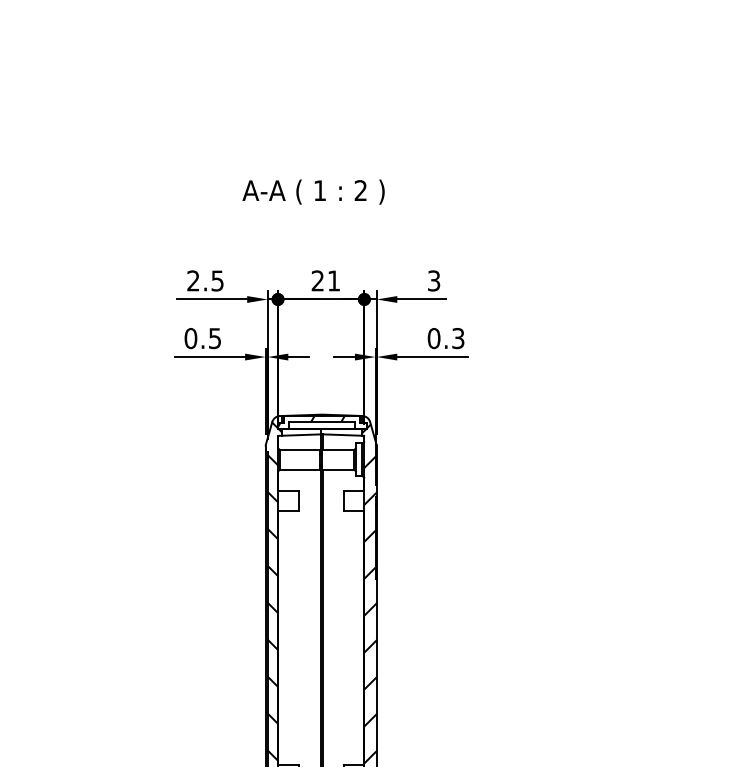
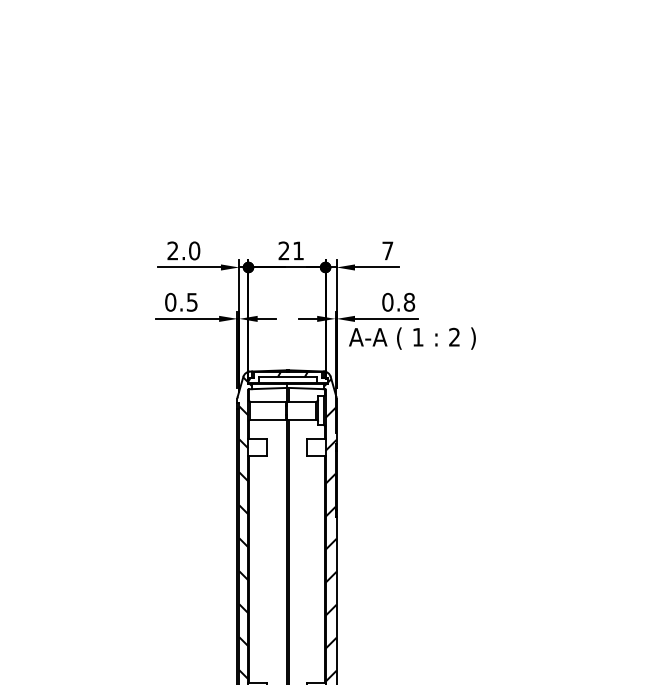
text: (313, 191) -> (412, 338), moved
text: (217, 280) -> (194, 250), 2.5 -> 2.0
text: (434, 280) -> (388, 250), 3 -> 7
text: (458, 338) -> (409, 302), 0.3 -> 0.8

